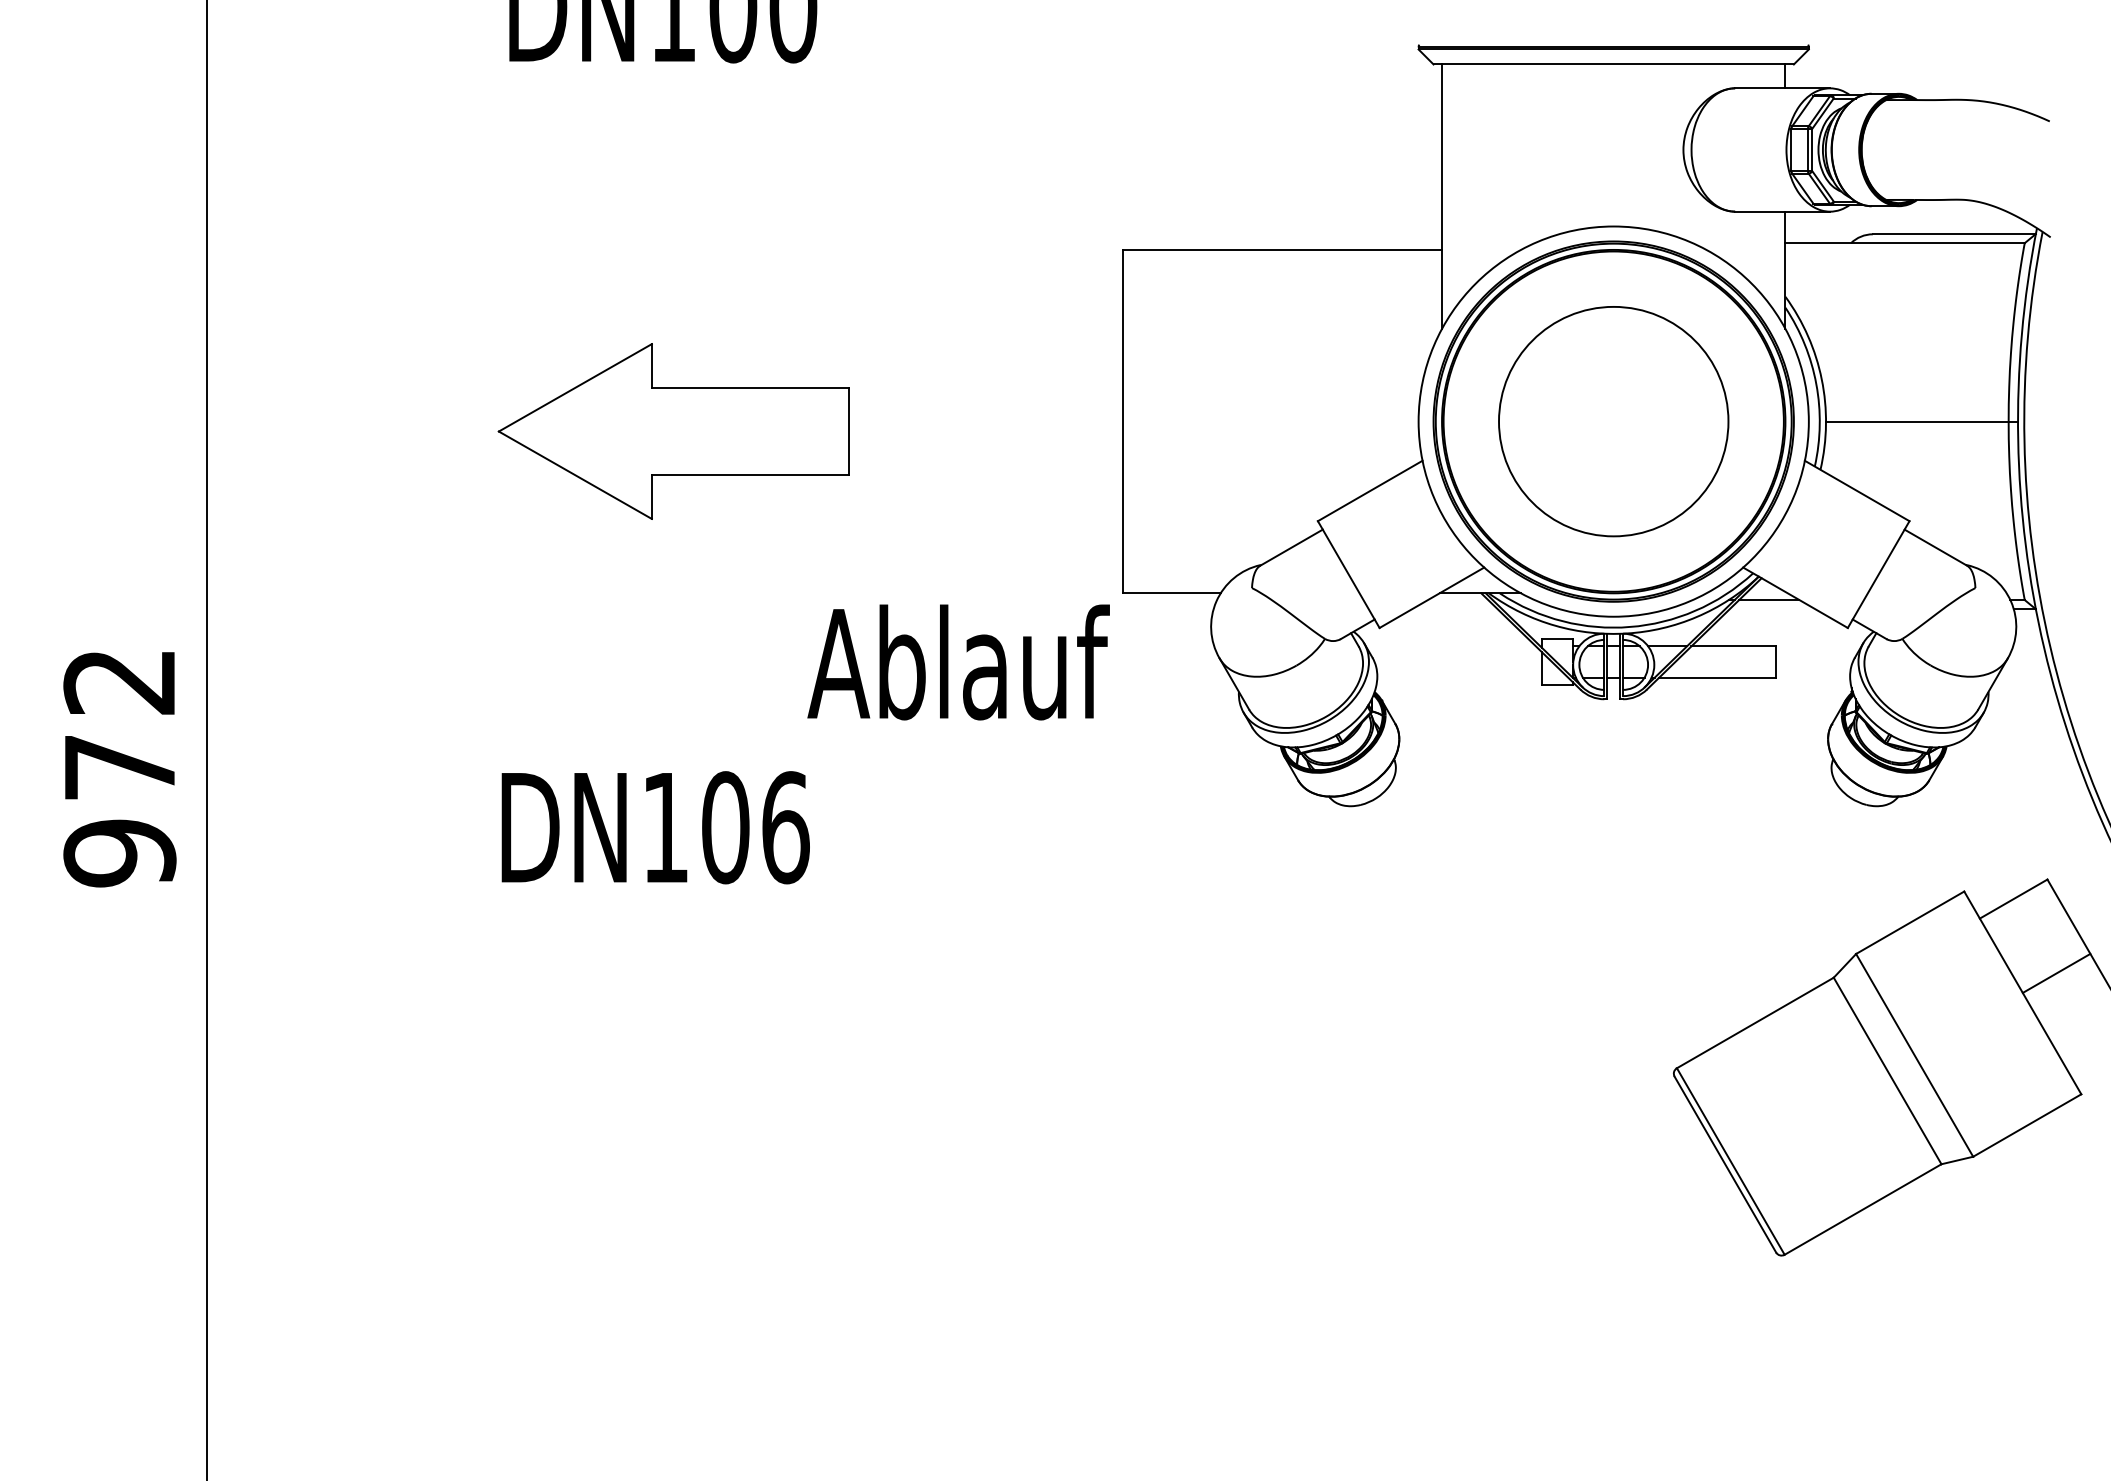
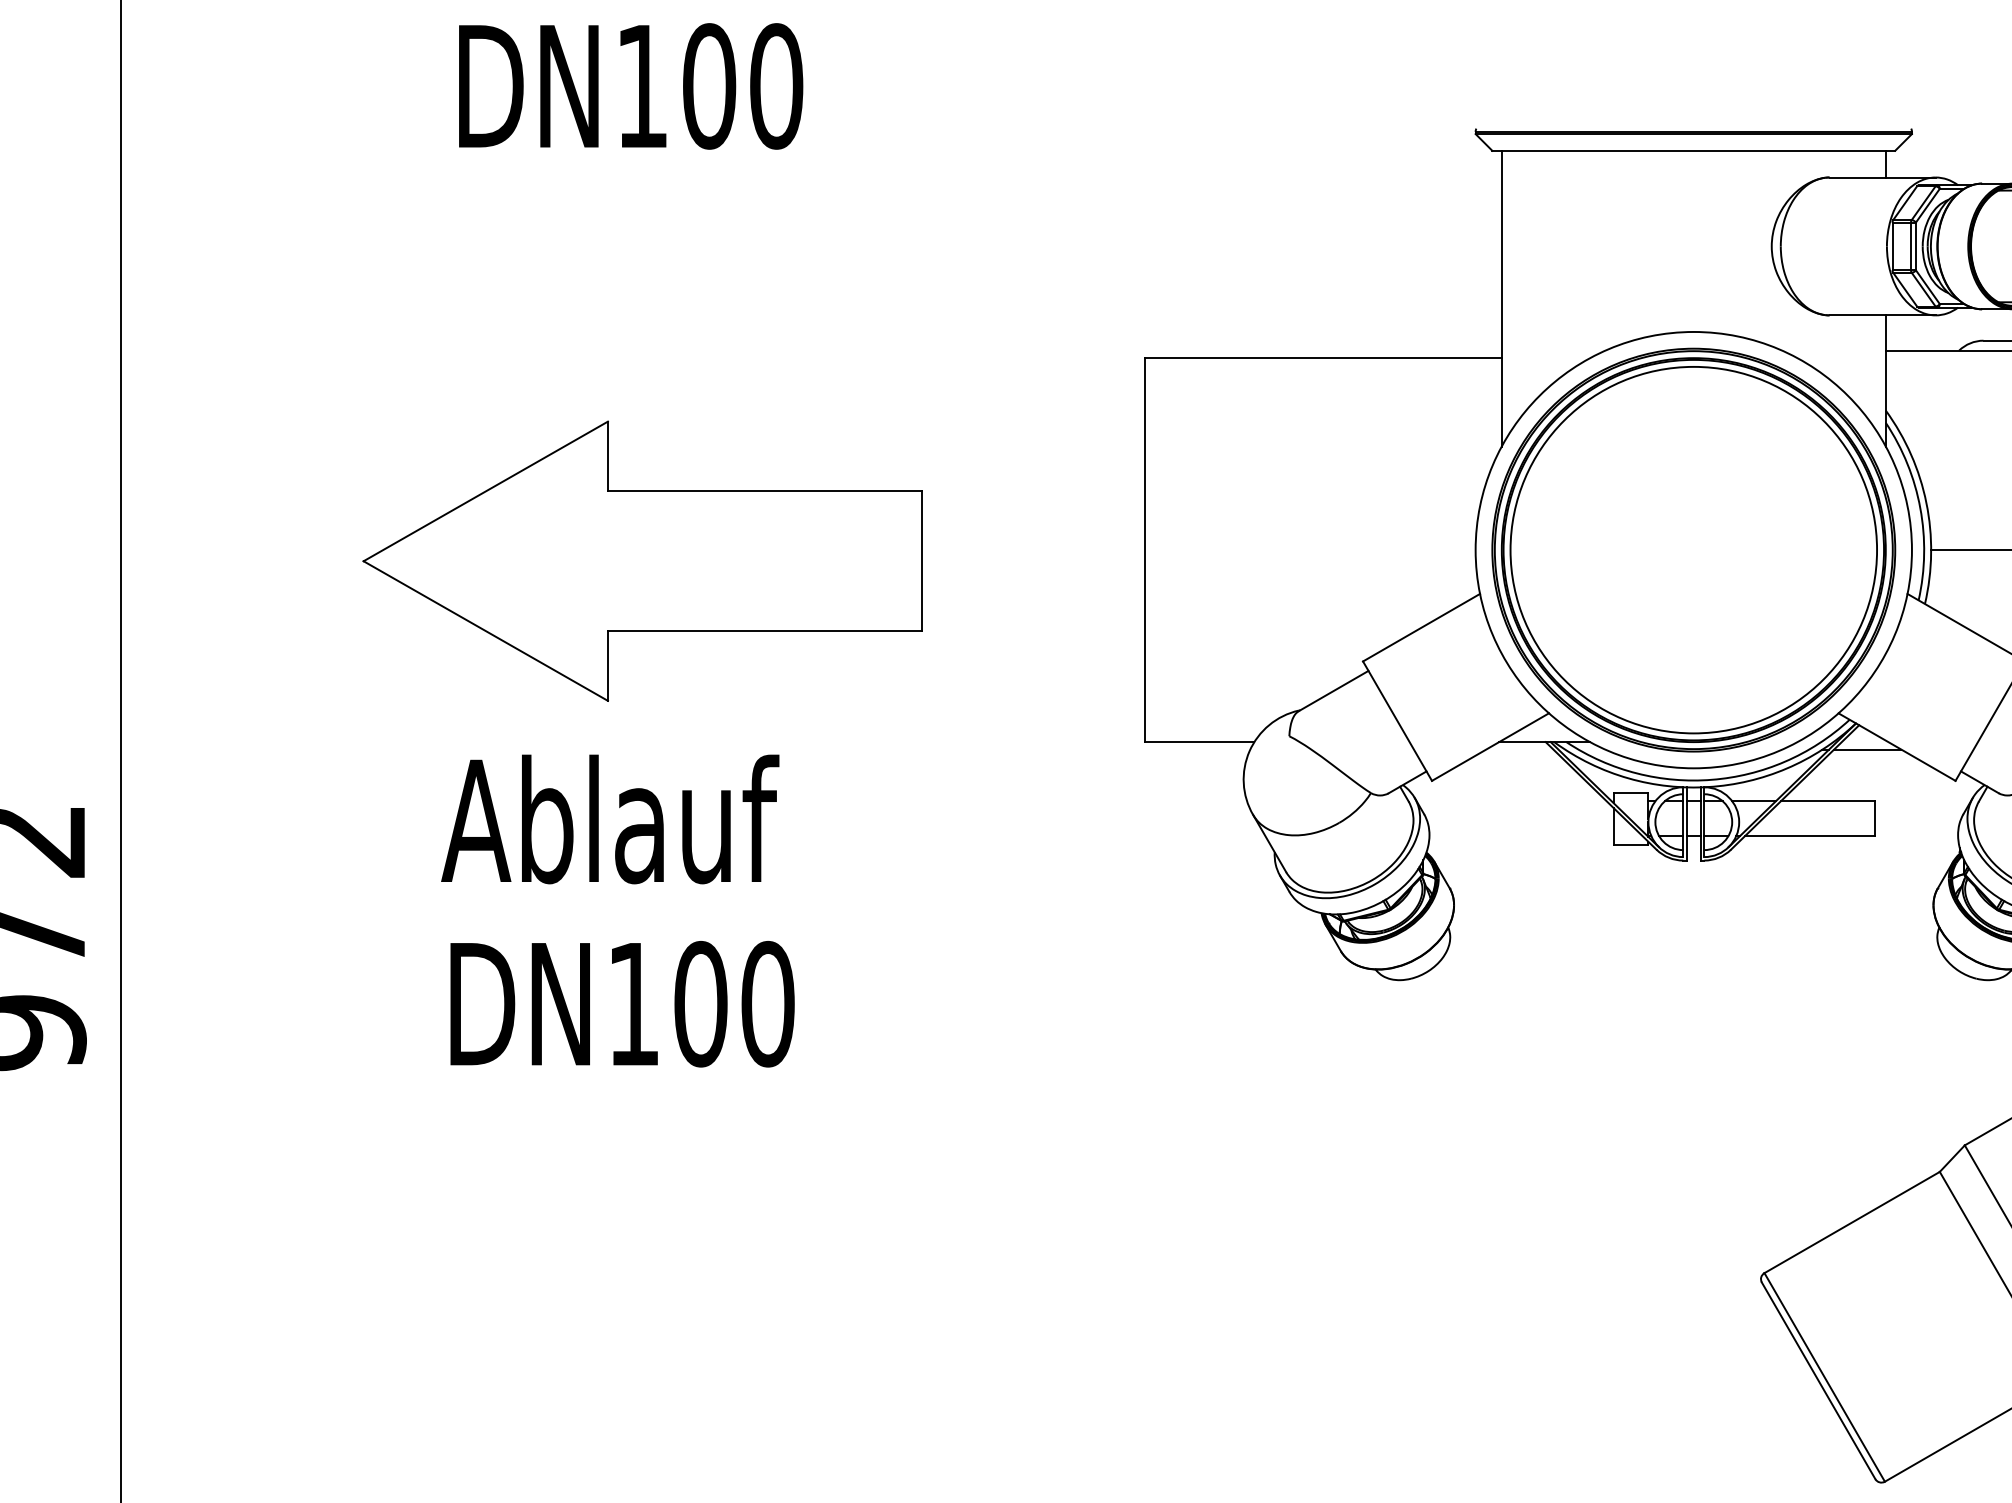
circle: (1613, 421) -> (1693, 550), size x1.43
part: (673, 431) -> (642, 561), size x1.43
text: (958, 662) -> (610, 819), moved
text: (785, 827) -> (767, 1003), DN106 -> DN100

